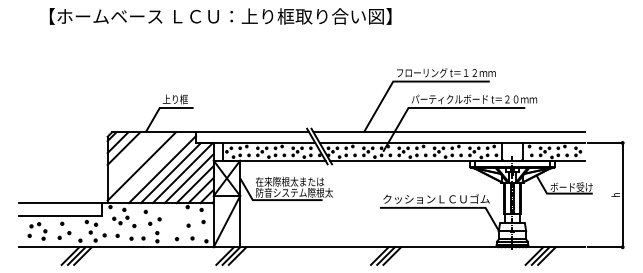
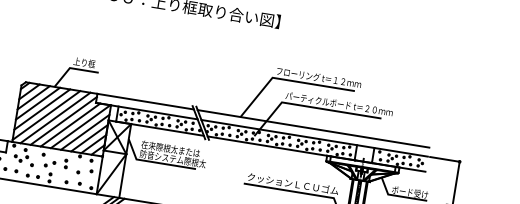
line: (129, 154) -> (37, 103), added
line: (135, 160) -> (41, 109), added
line: (152, 167) -> (55, 117), added
part: (172, 218) -> (65, 164), added

